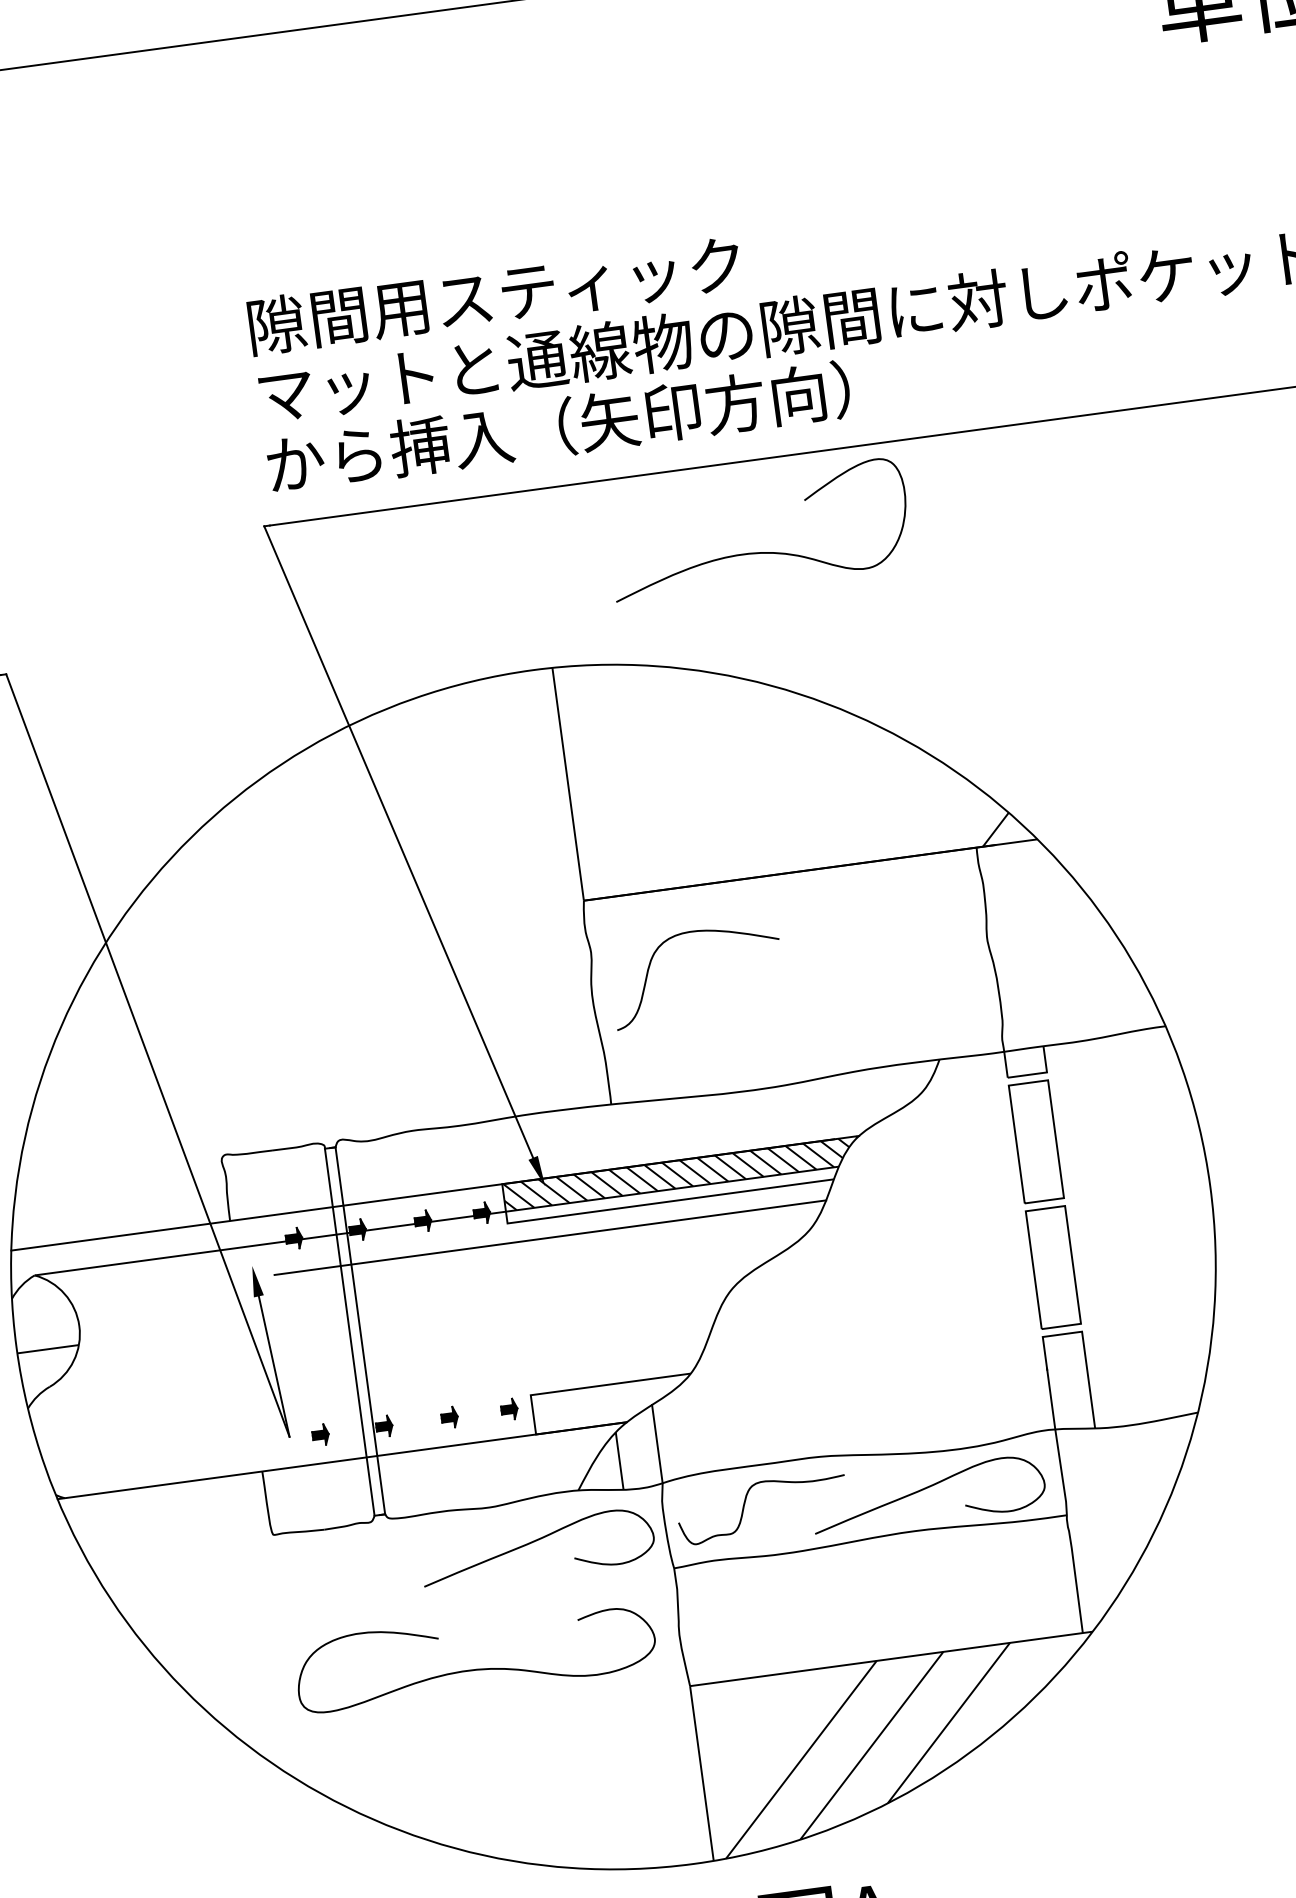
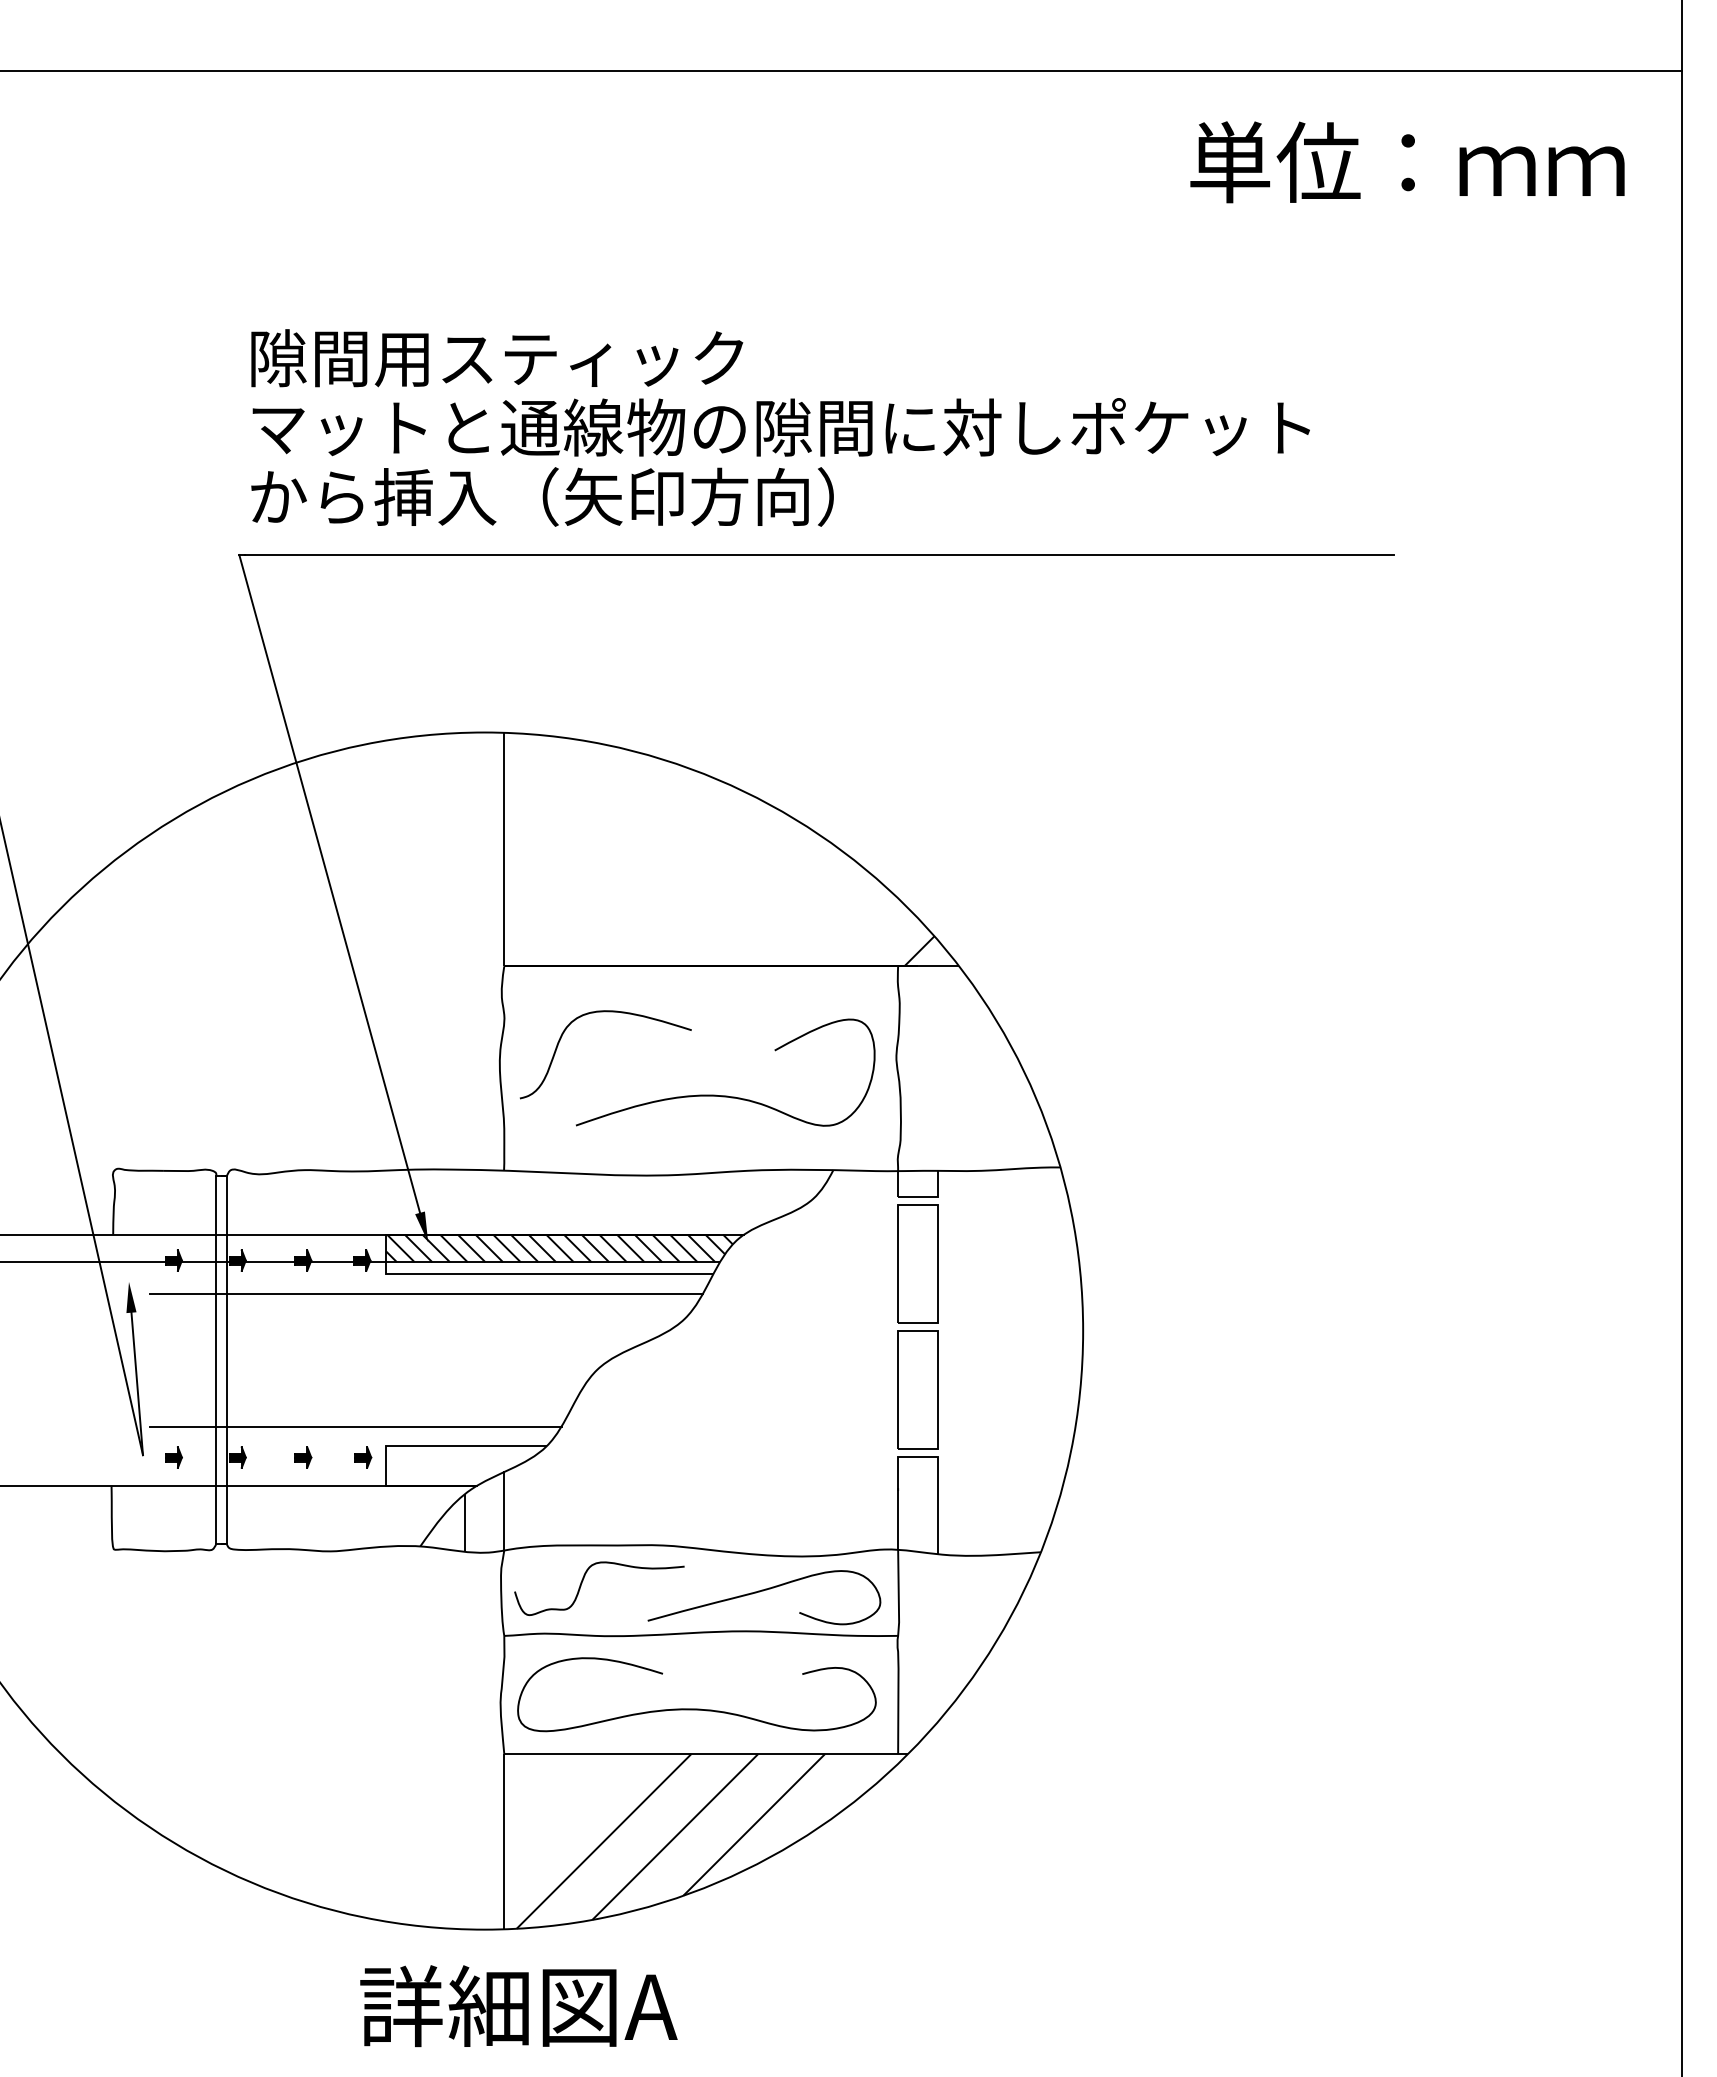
curve: (761, 551) -> (725, 1095), moved
line: (497, 1379) -> (355, 1426), added
curve: (535, 1541) -> (371, 1591), removed
curve: (476, 1668) -> (696, 1708), moved

